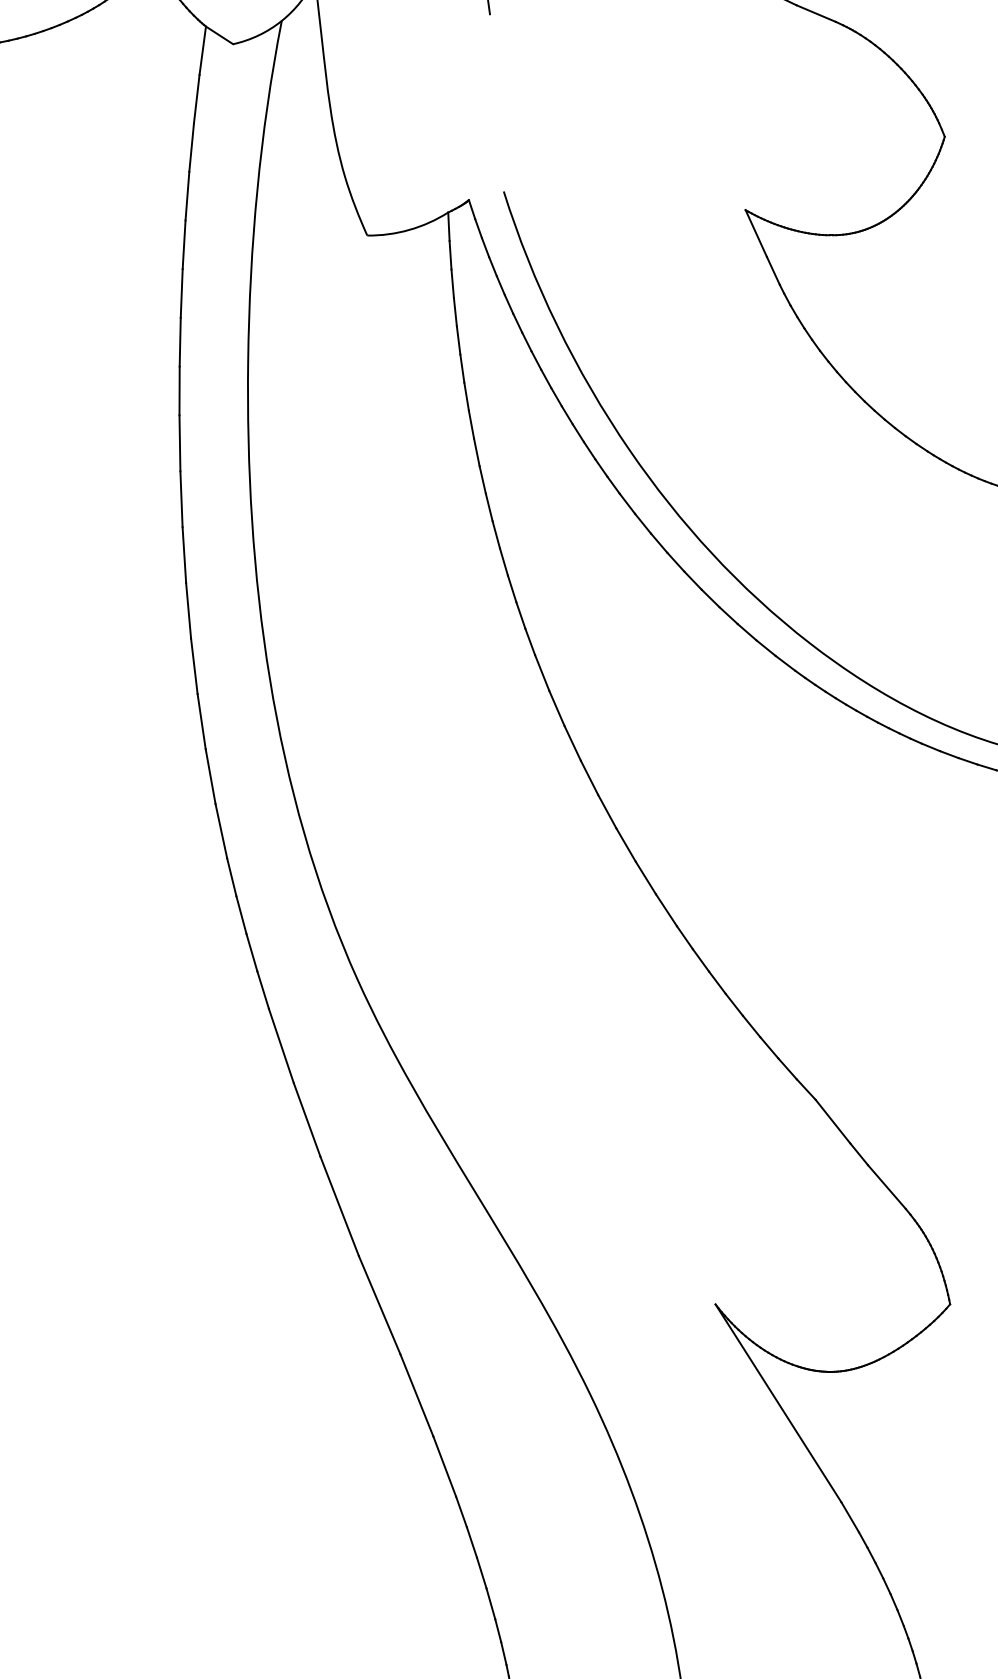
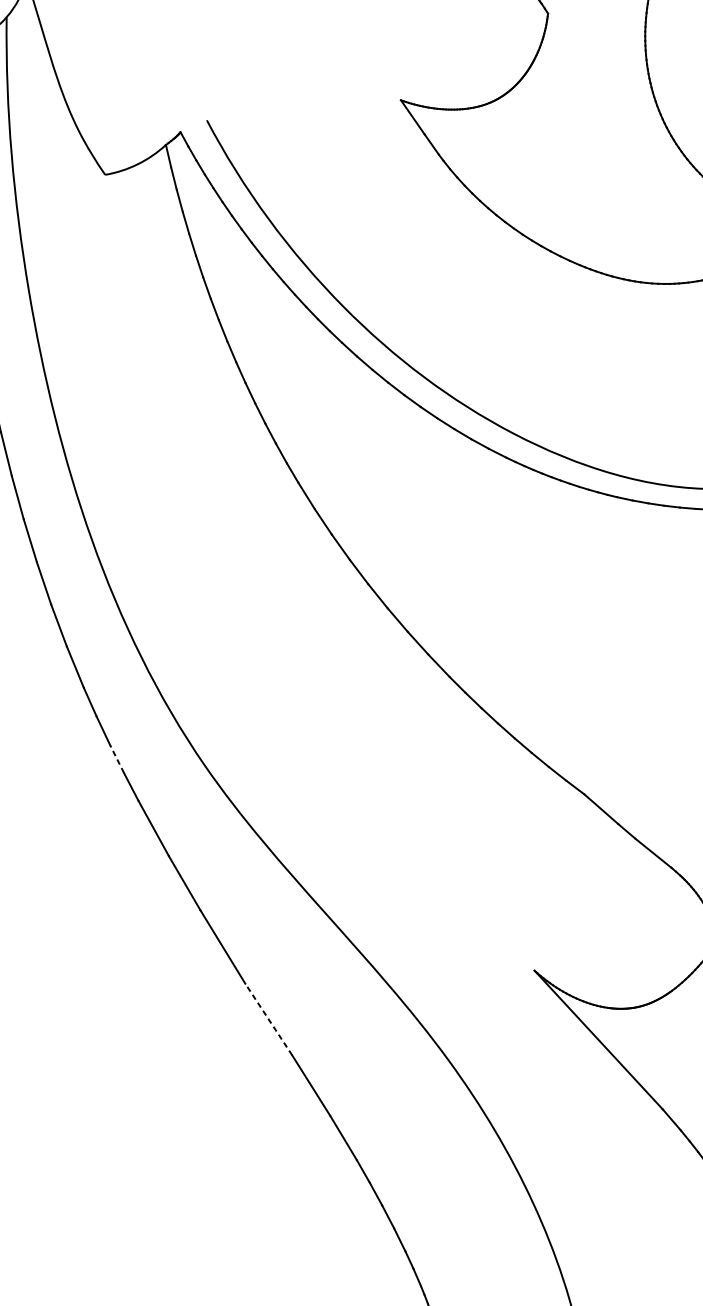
line: (251, 952) -> (116, 758), solid -> dashed
line: (379, 1304) -> (268, 1019), solid -> dashed

